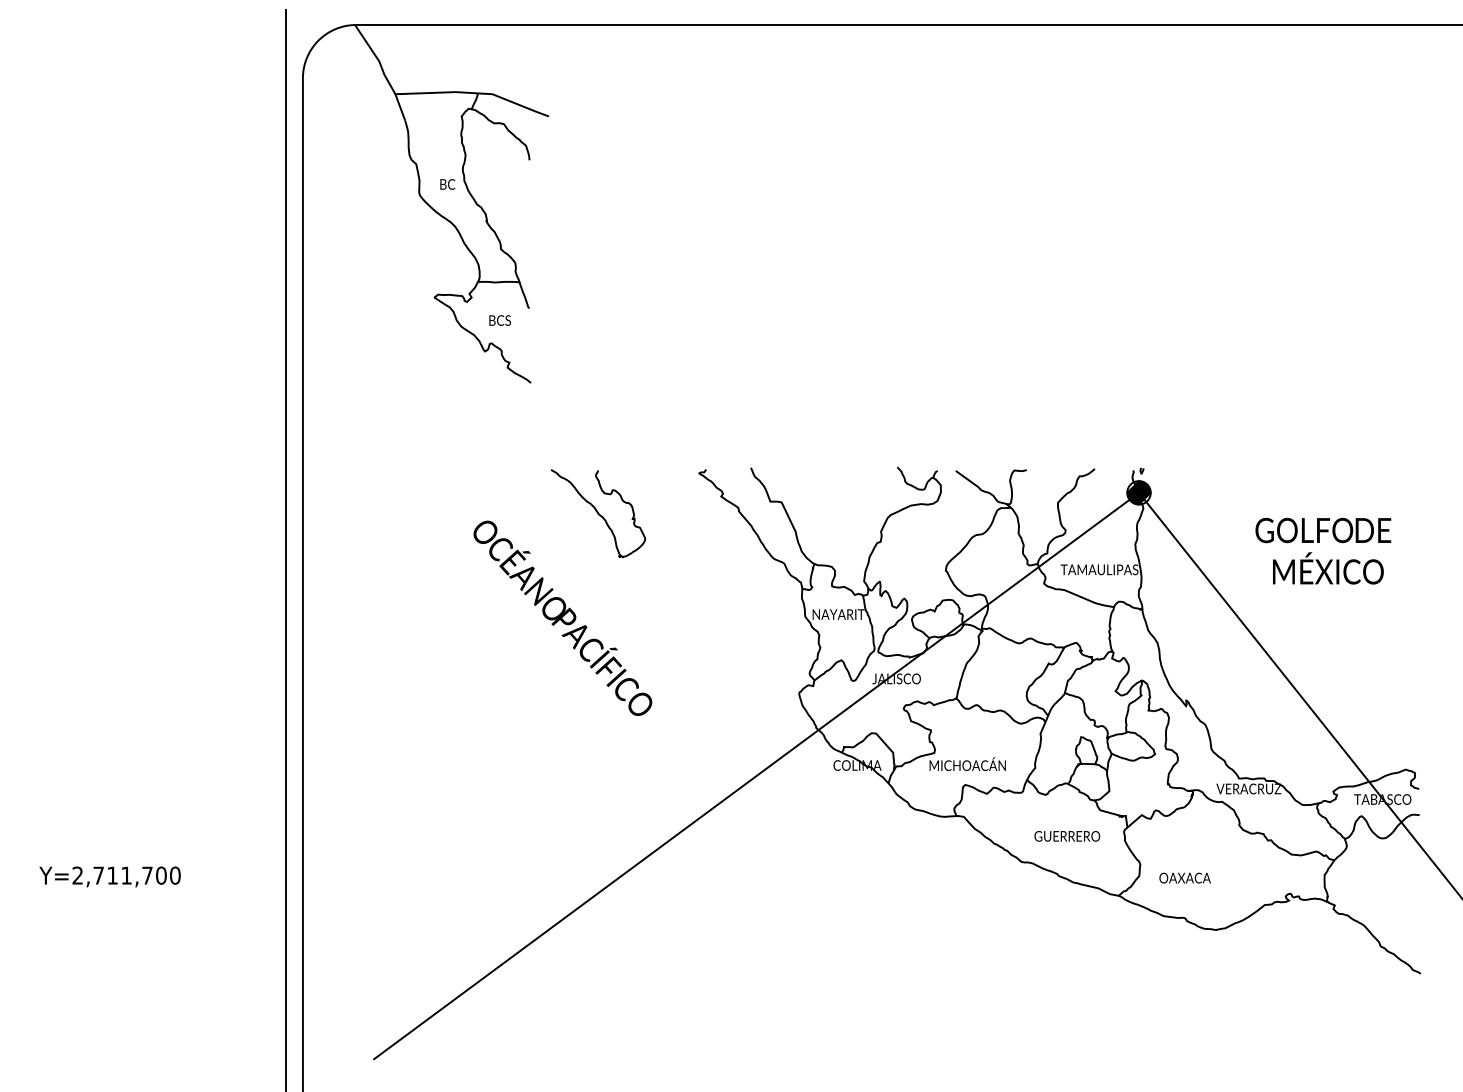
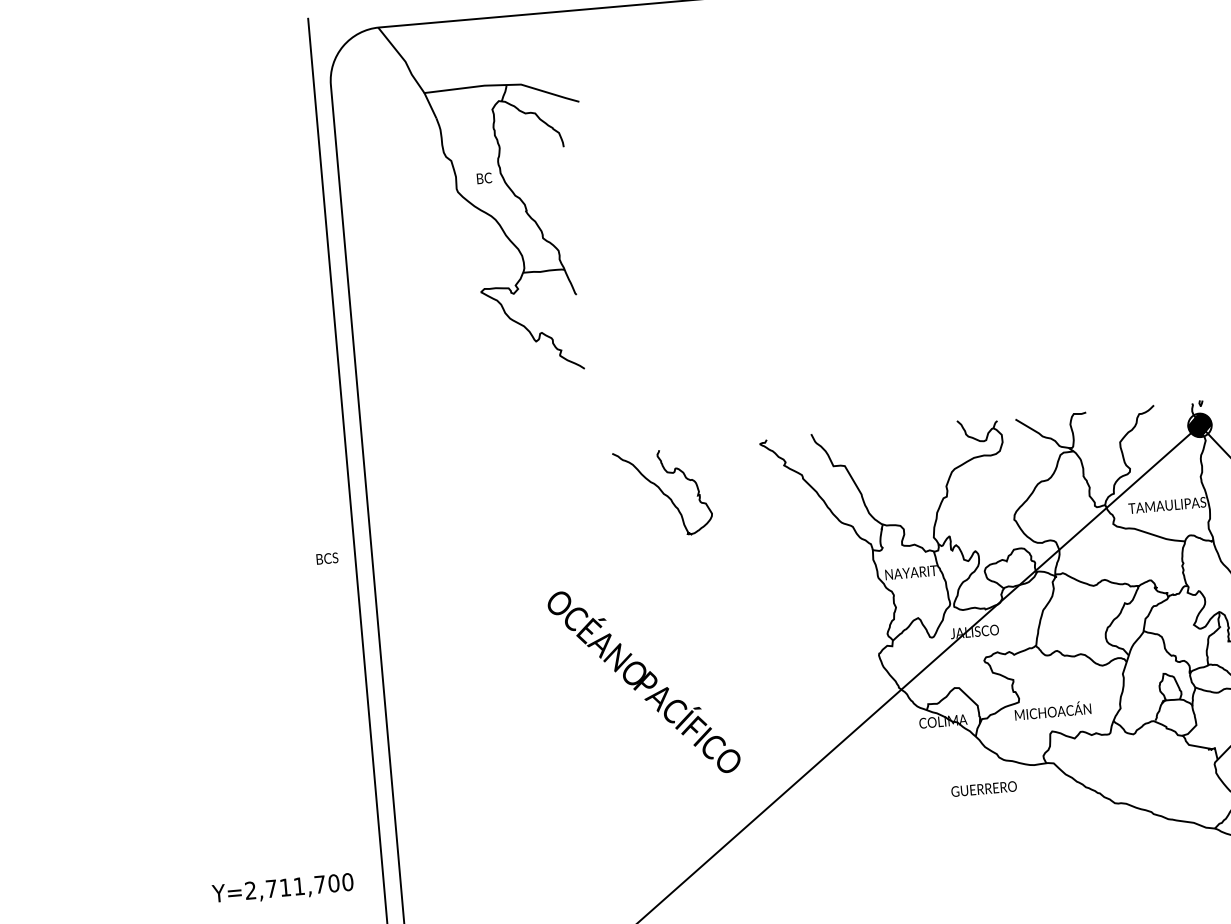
text: (499, 320) -> (326, 558), moved
text: (562, 617) -> (643, 681), moved
text: (1067, 836) -> (984, 789), moved
text: (109, 876) -> (282, 888), moved

